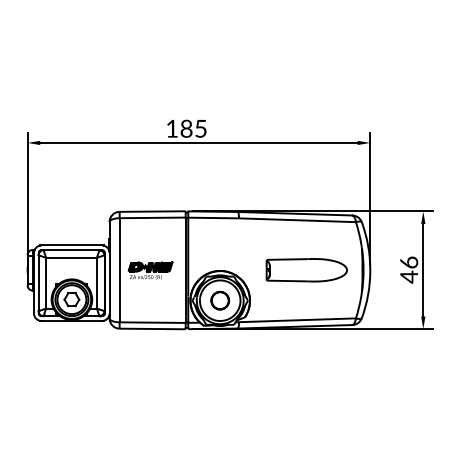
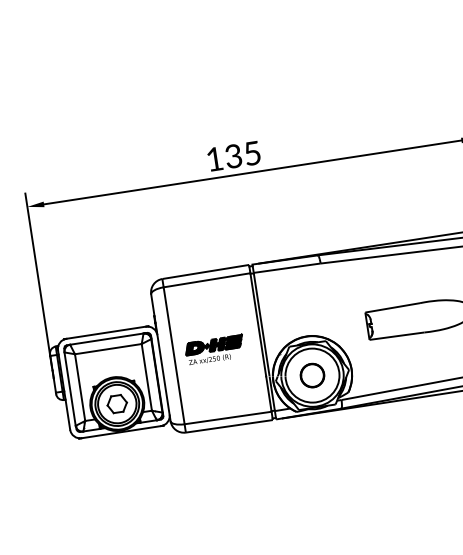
text: (186, 128) -> (233, 155), 185 -> 135

